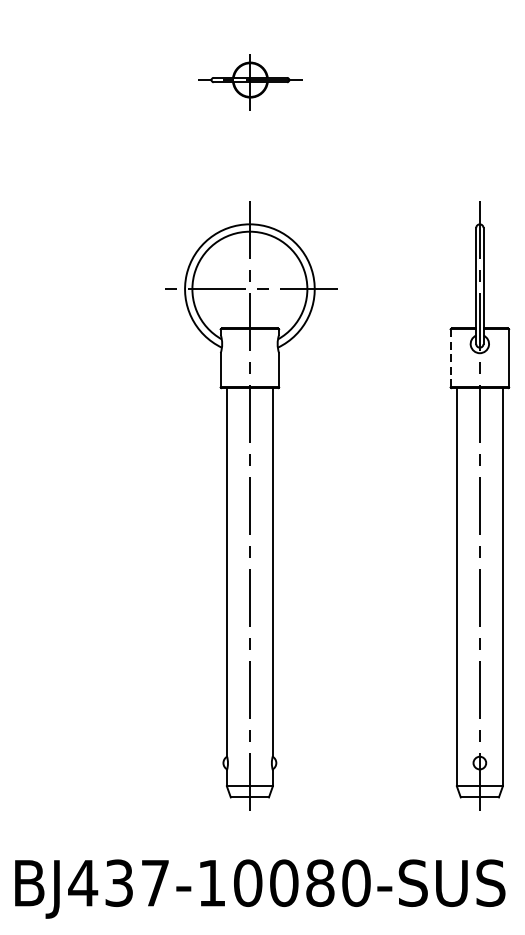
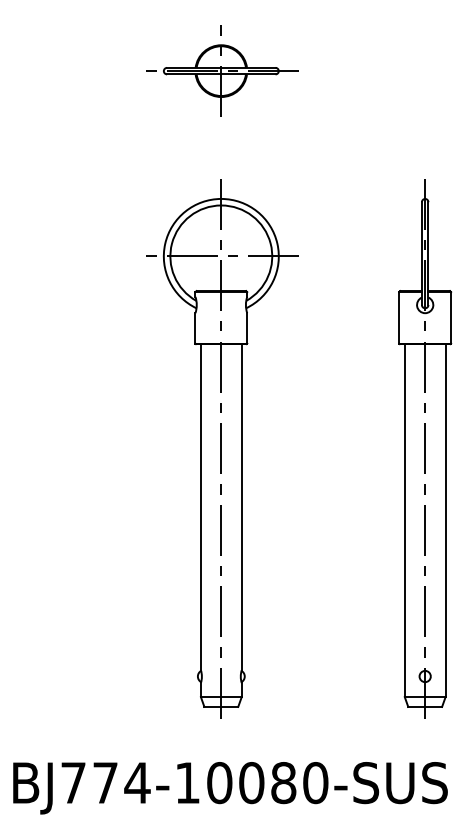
part: (251, 79) -> (222, 70), size x1.67
line: (450, 358) -> (399, 317), dashed -> solid
text: (119, 883) -> (105, 783), BJ437-10080-SUS -> BJ774-10080-SUS

